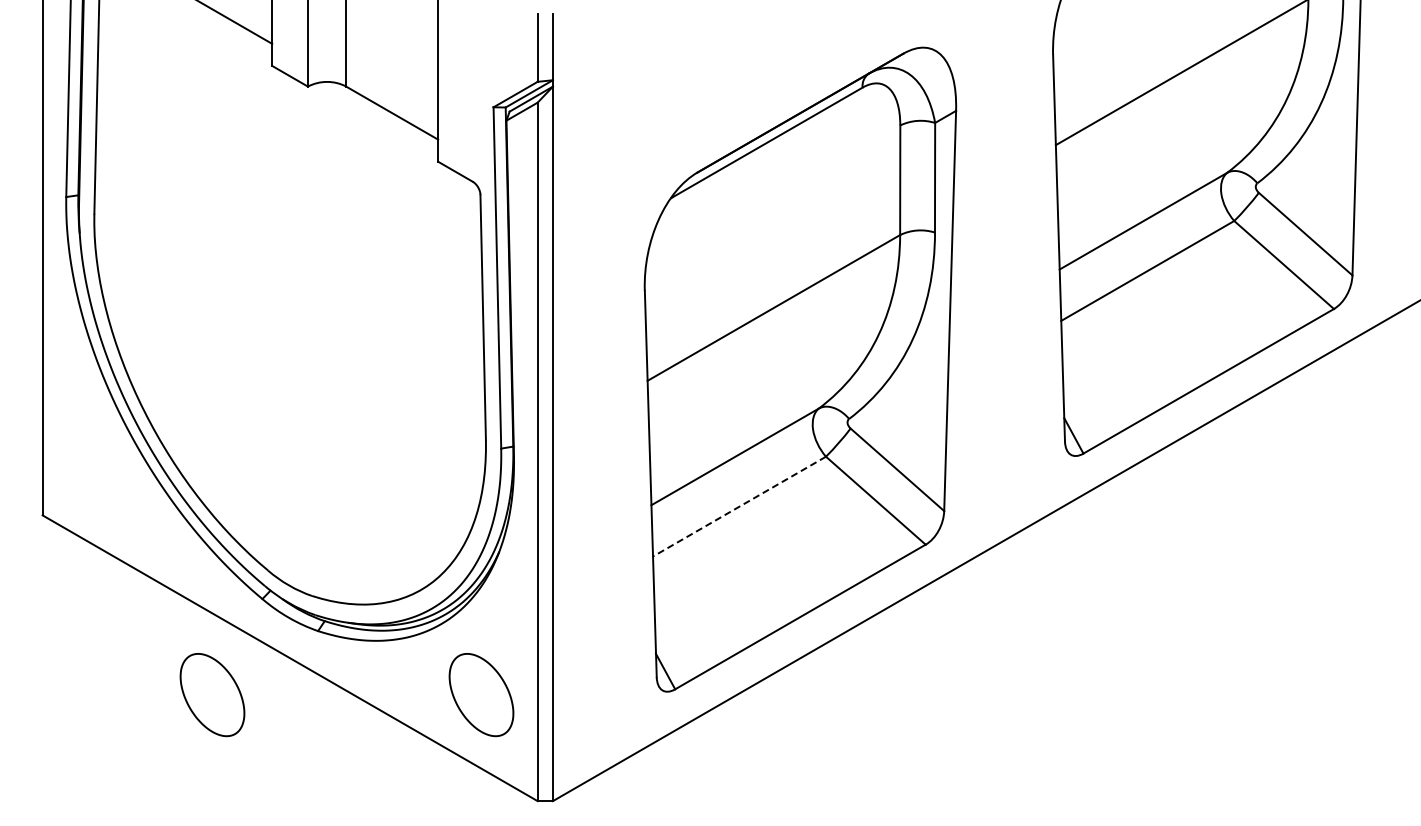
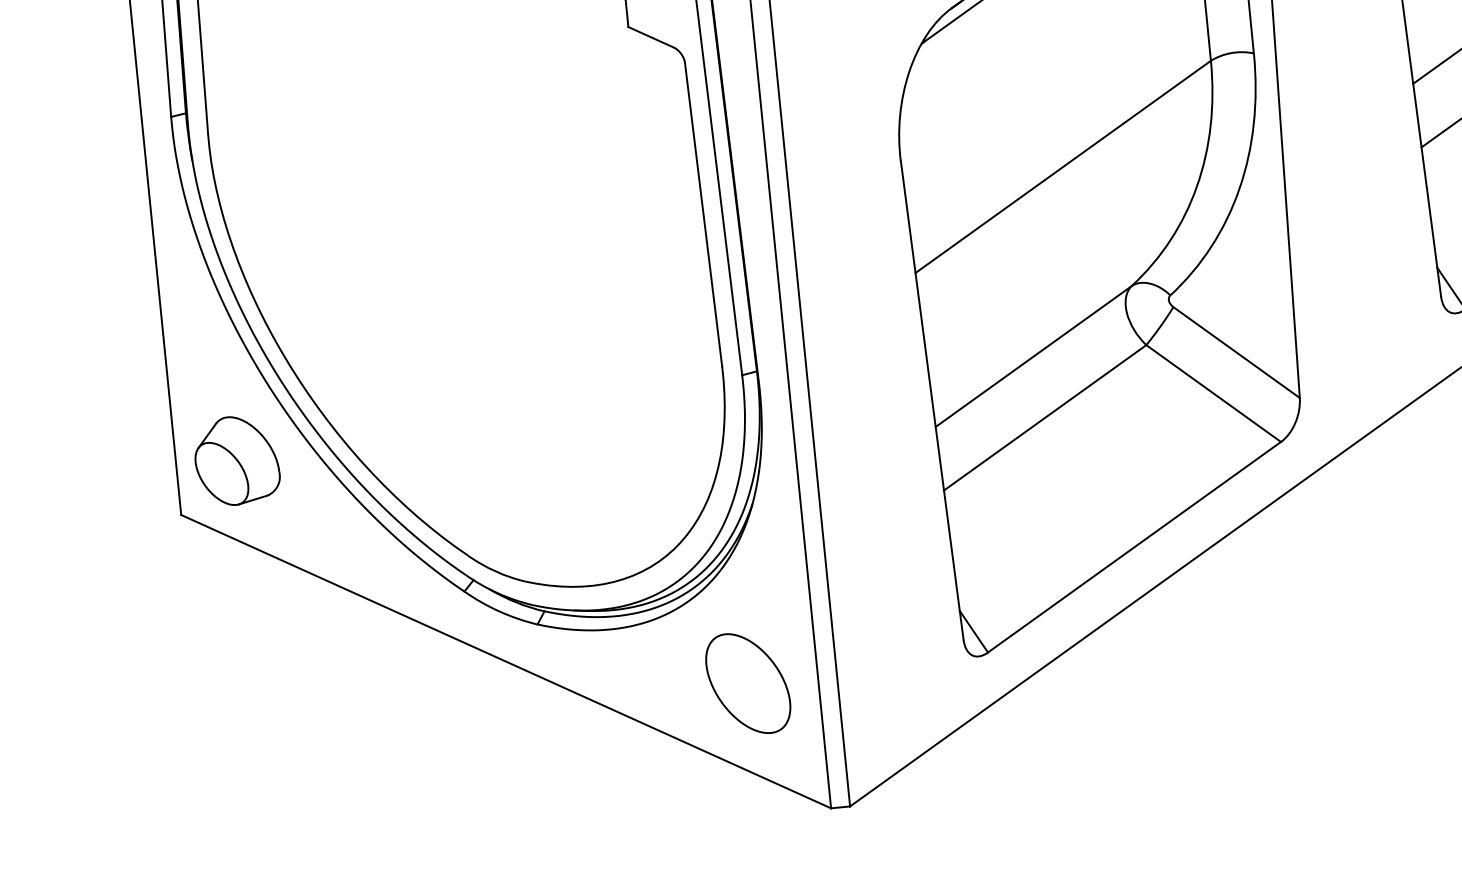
part: (91, 476) -> (237, 460), added
line: (739, 506) -> (1045, 417), dashed -> solid
part: (212, 695) -> (414, 717), removed

